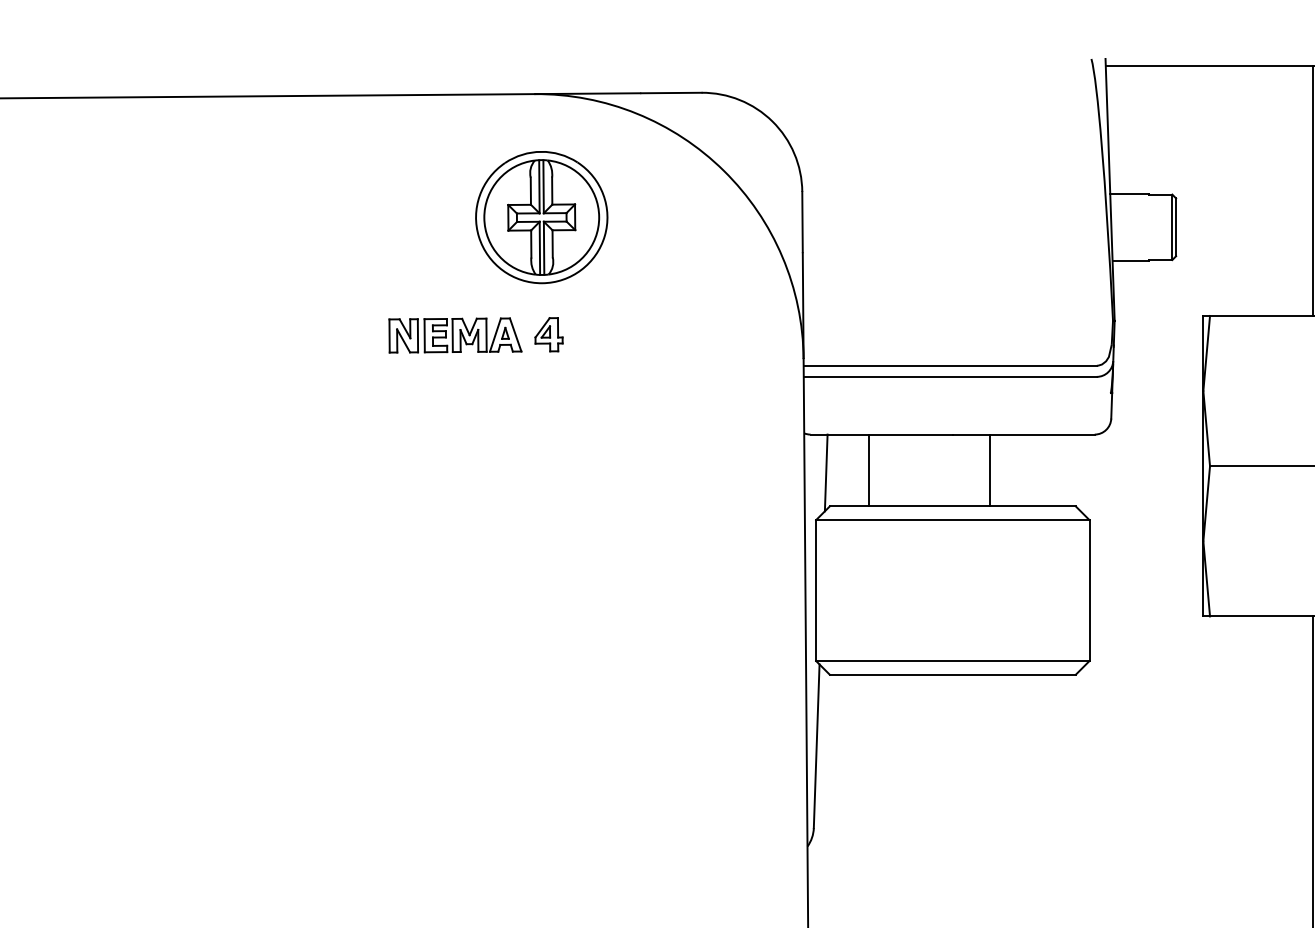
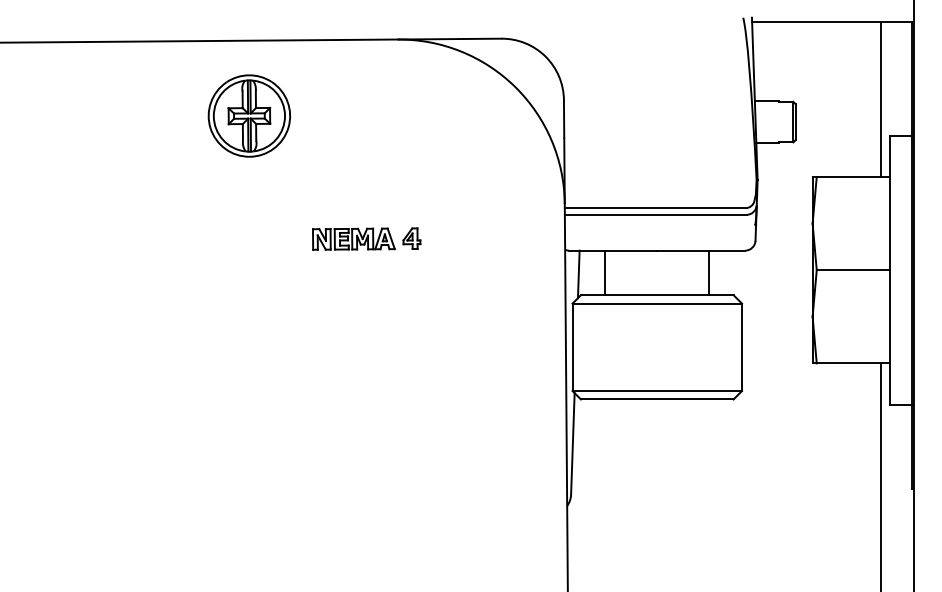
part: (541, 216) -> (249, 115), moved
part: (475, 334) -> (366, 238), moved
line: (990, 469) -> (709, 272), moved

